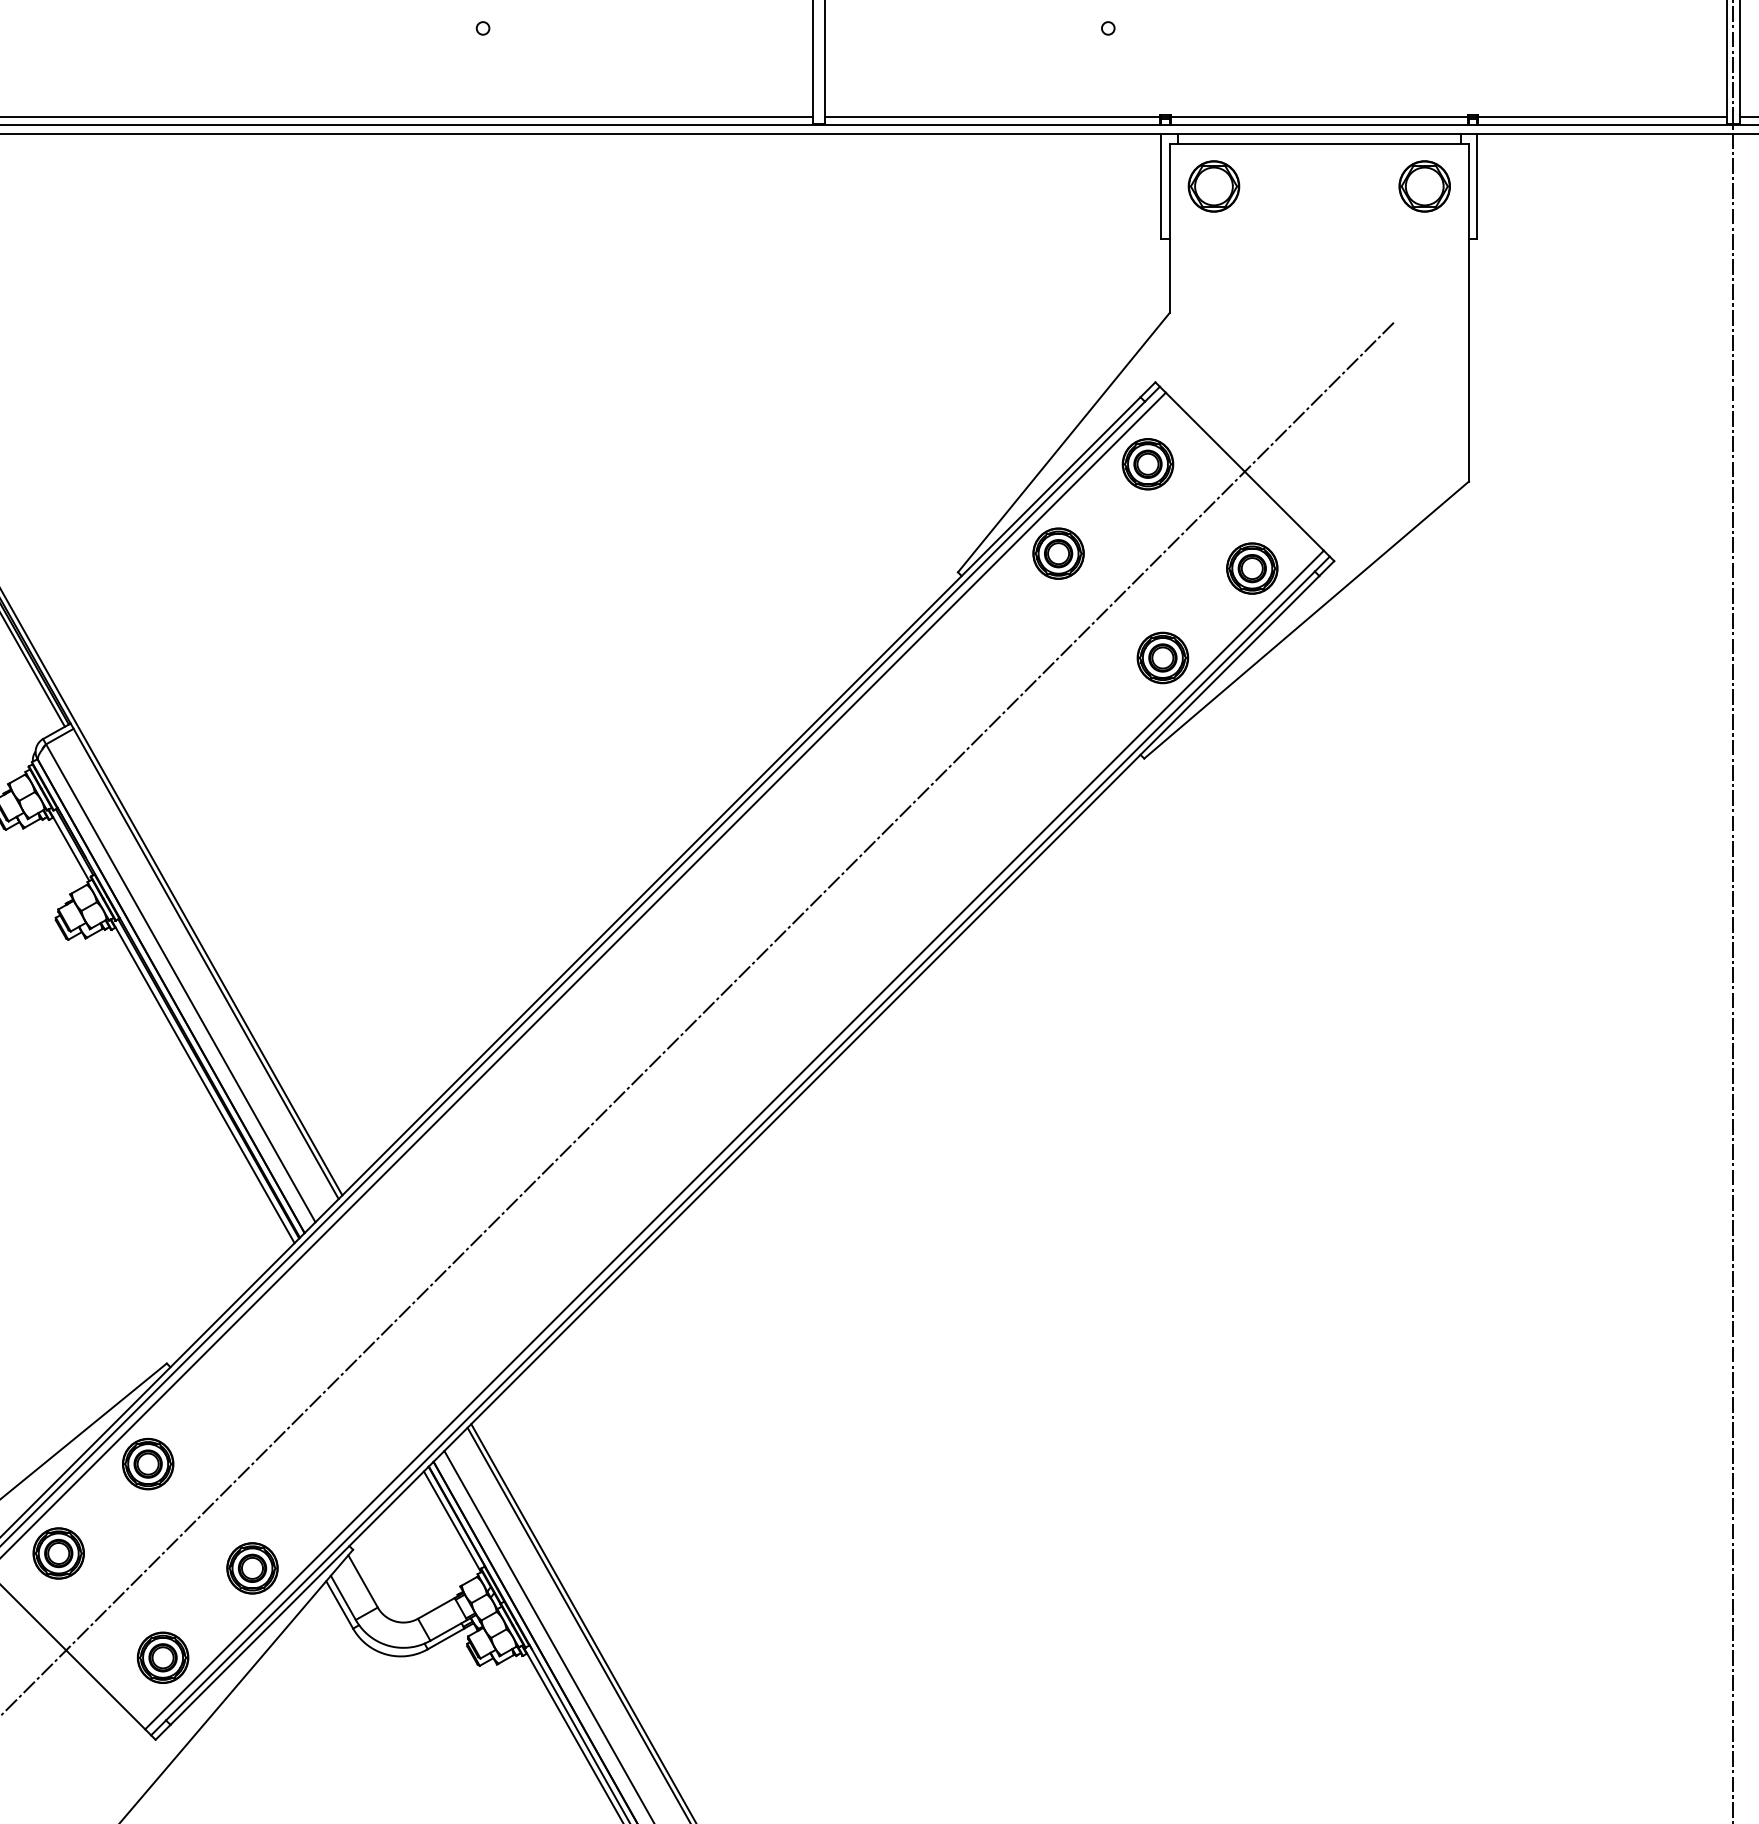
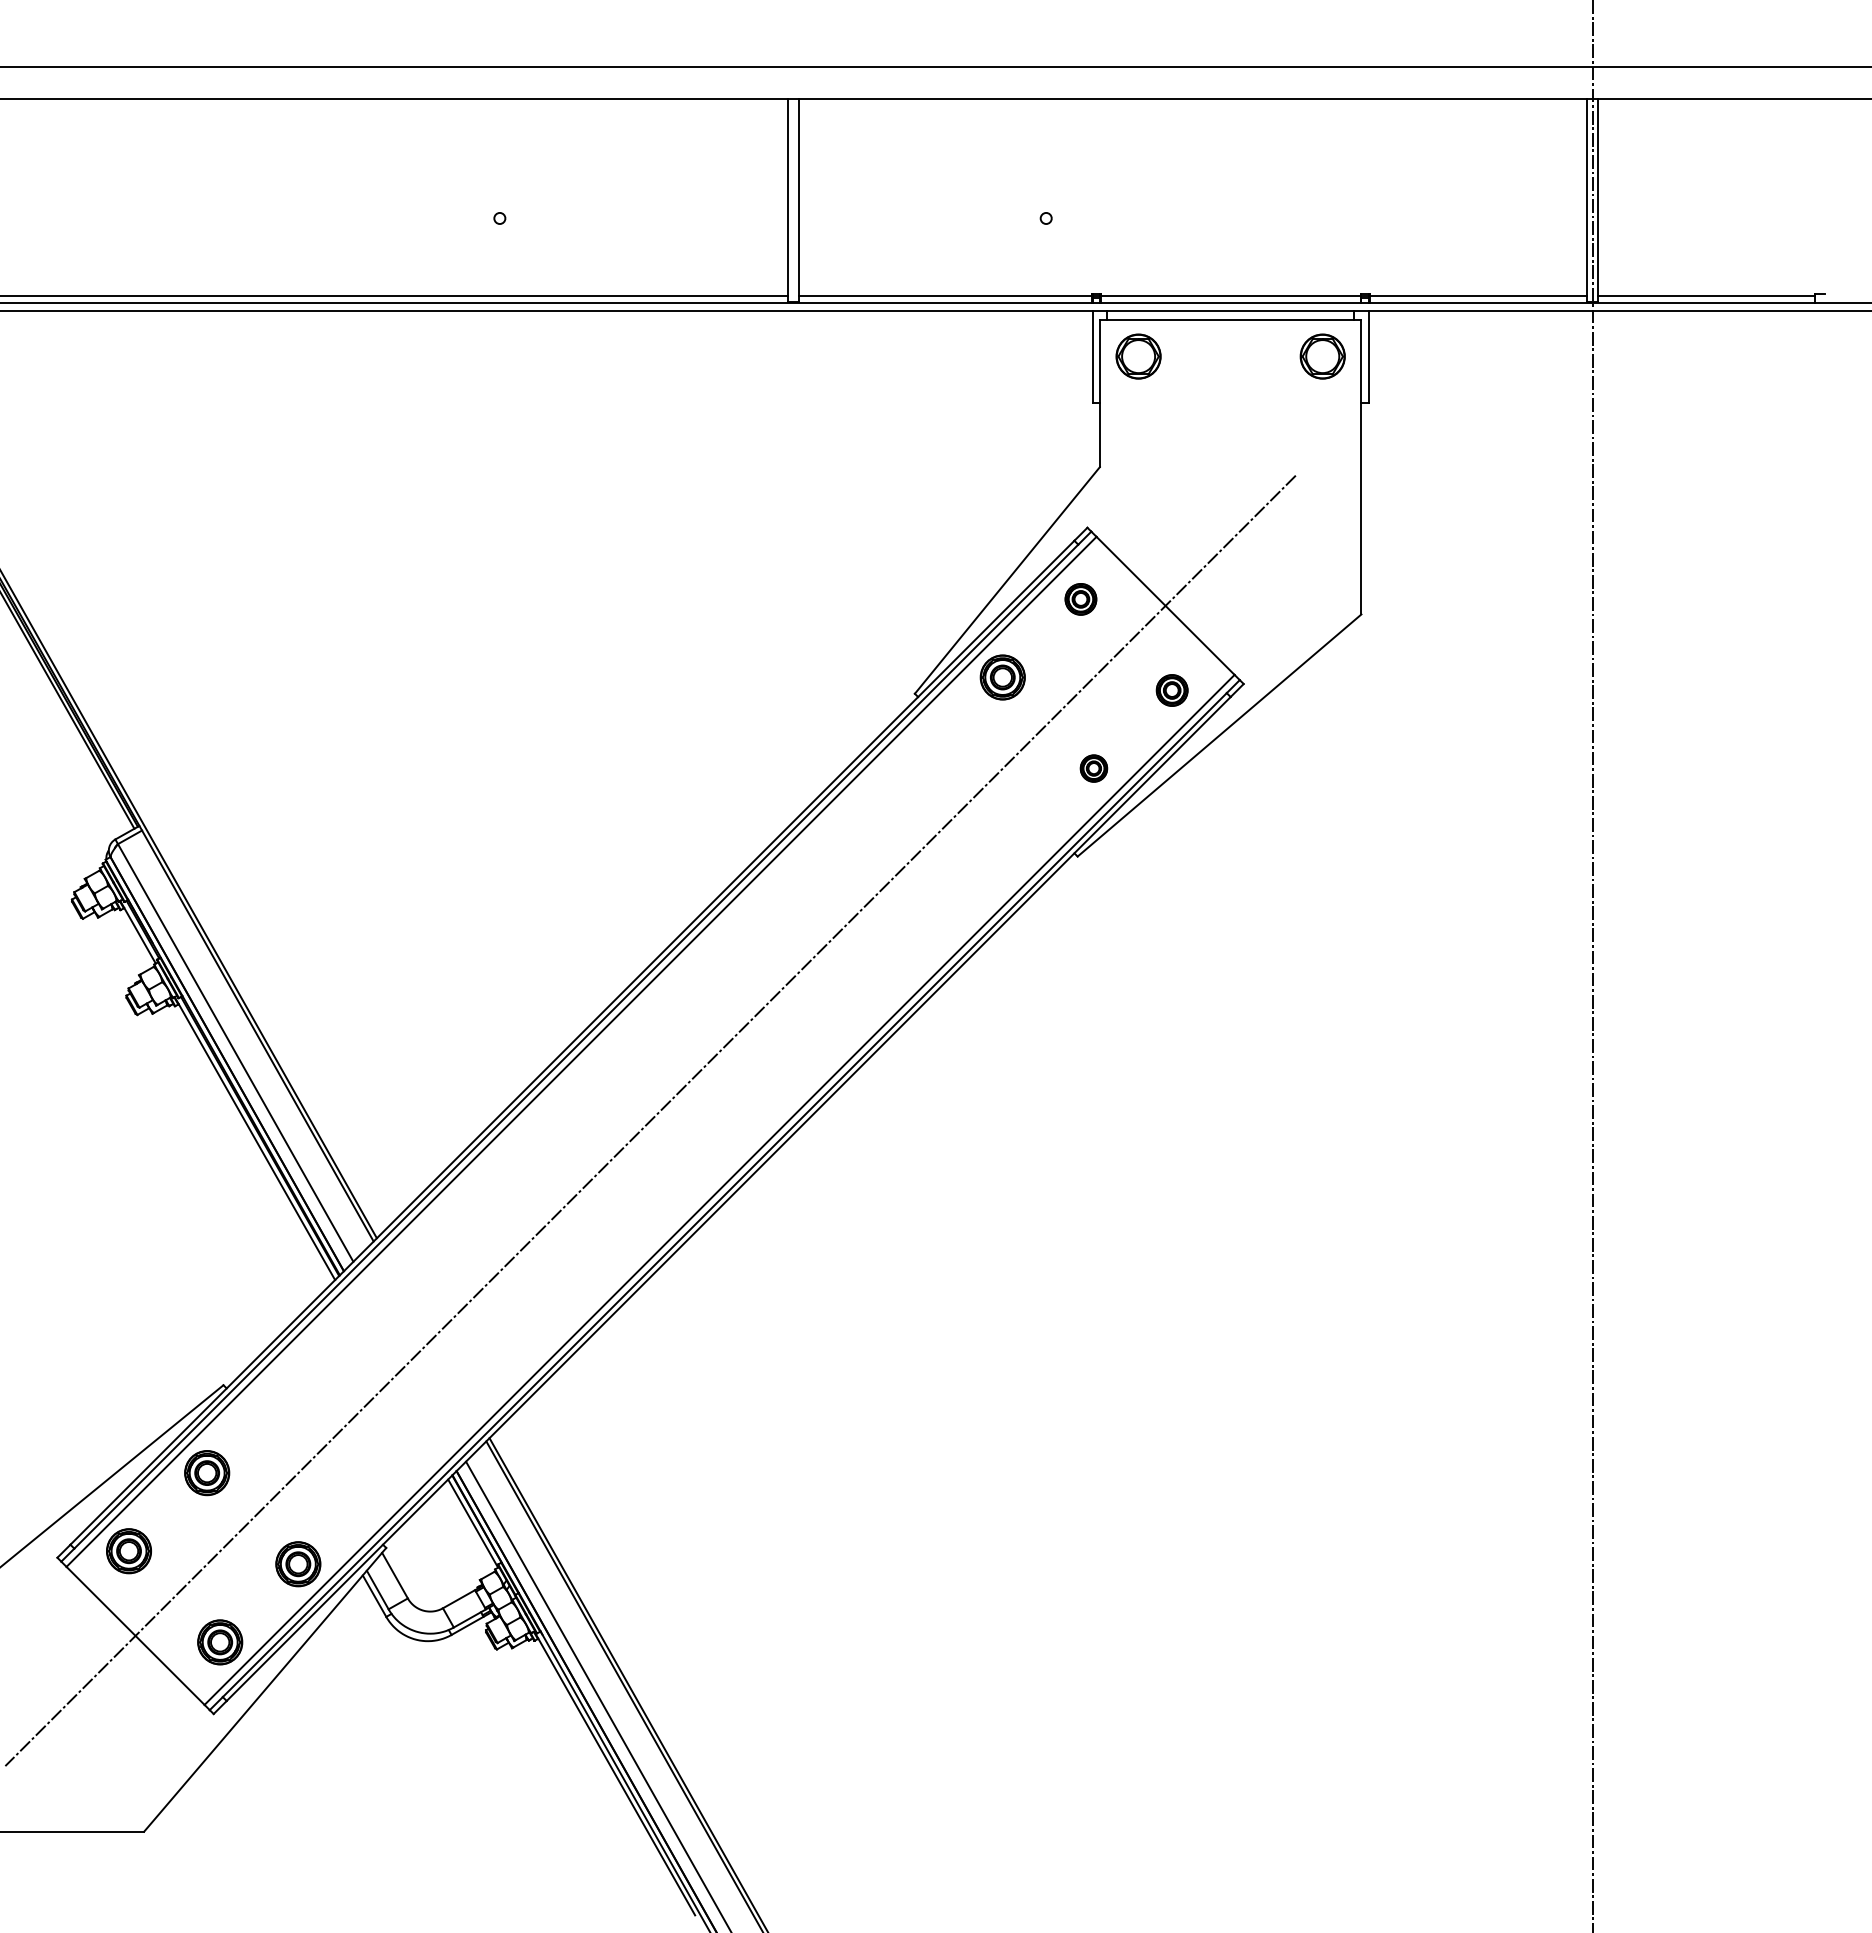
part: (1147, 464) -> (1080, 599), size x0.7
part: (1252, 568) -> (1172, 690), size x0.7
part: (1162, 657) -> (1093, 768), size x0.6

